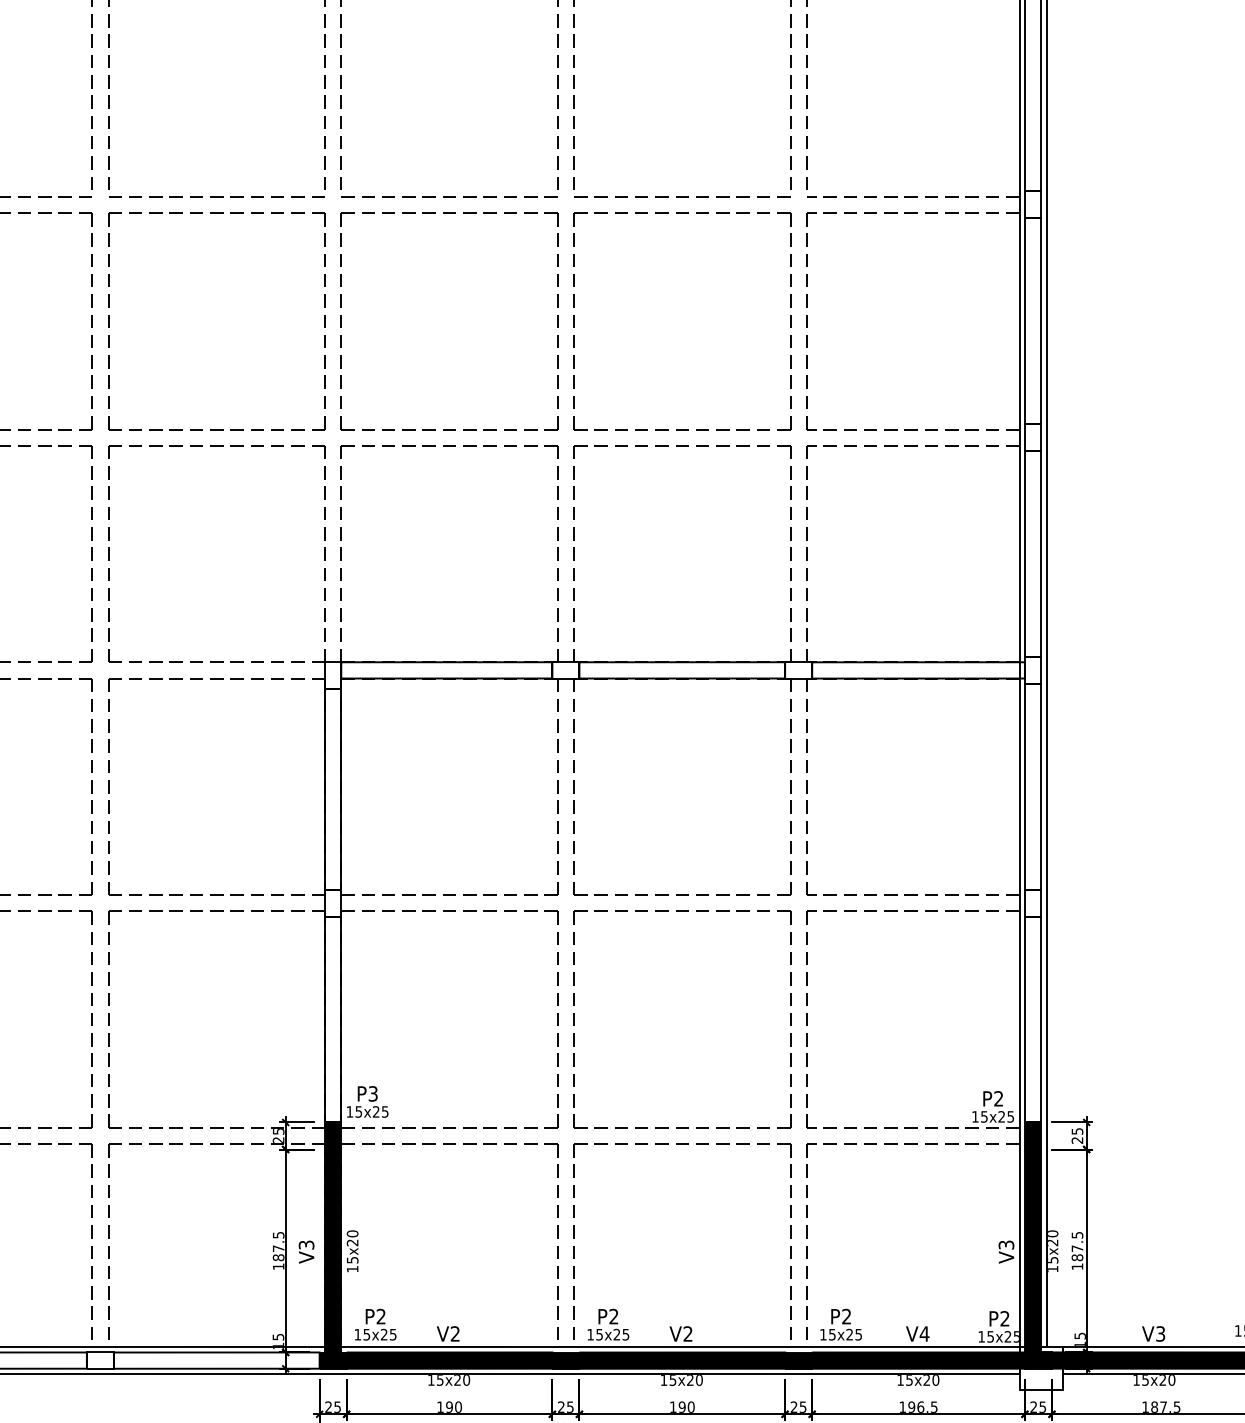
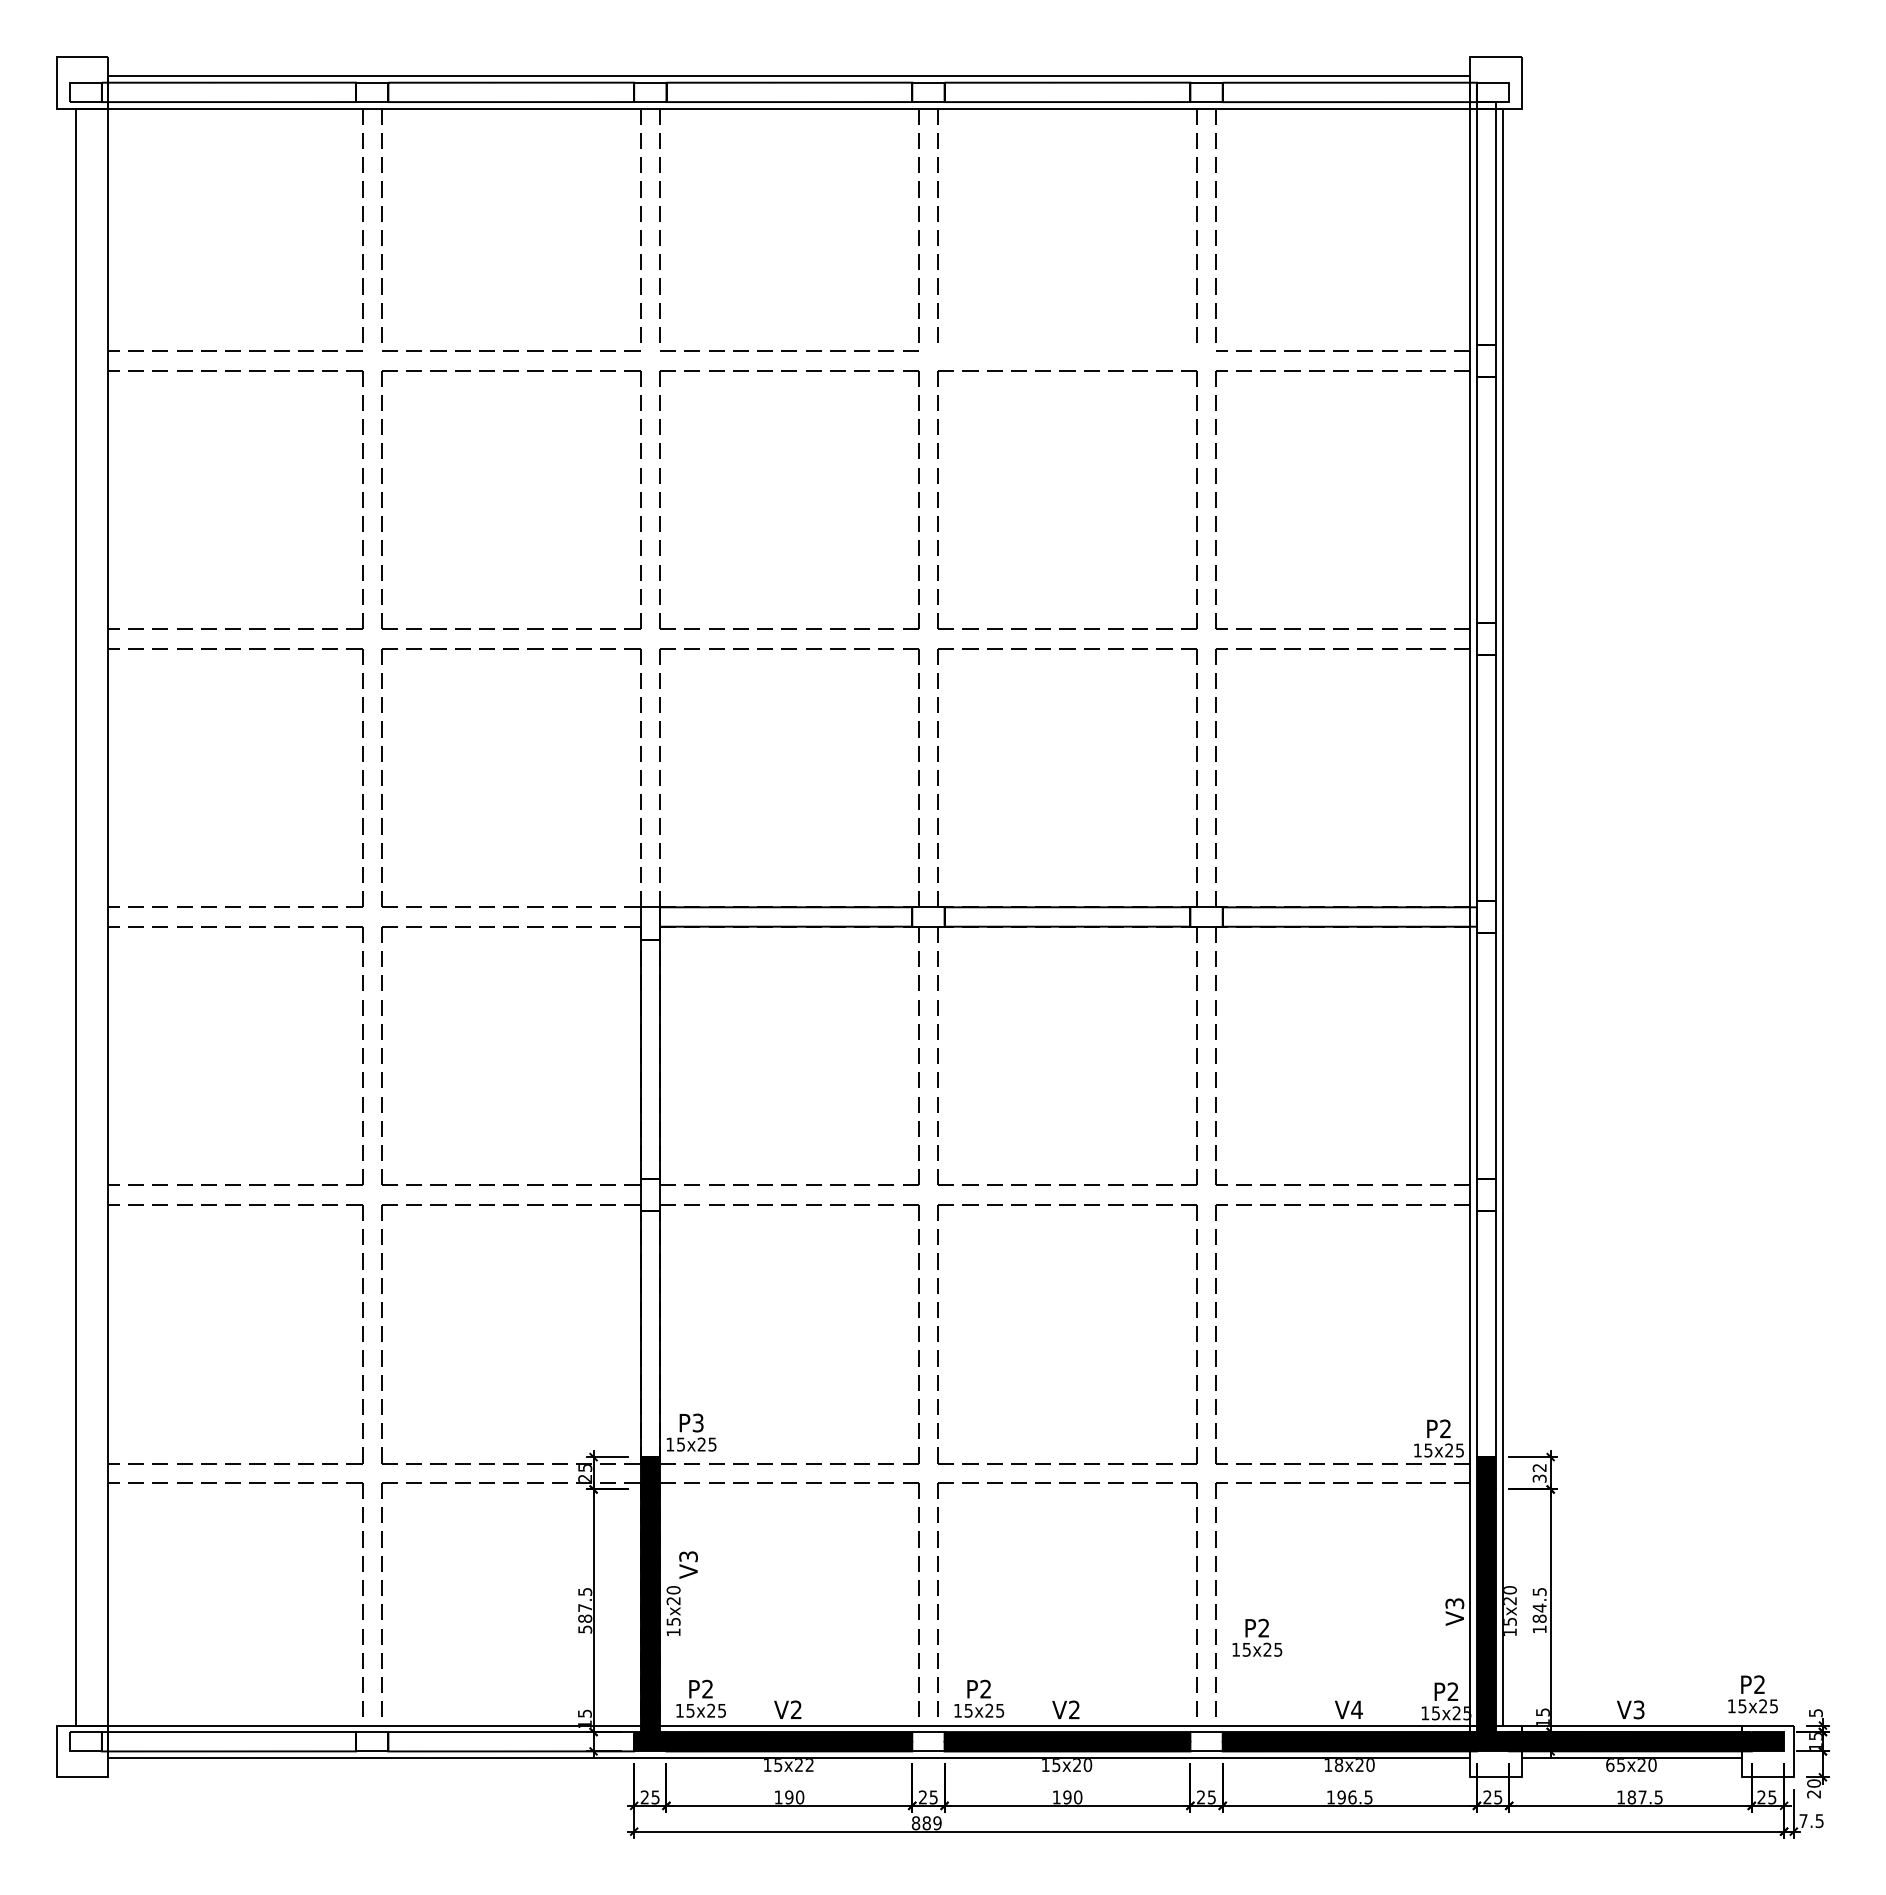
line: (682, 196) -> (1067, 350), removed
text: (1077, 1136) -> (1539, 1473), 25 -> 32
text: (1077, 1248) -> (1539, 1607), 187.5 -> 184.5
text: (306, 1251) -> (688, 1564), moved
text: (278, 1266) -> (585, 1629), 187.5 -> 587.5
text: (841, 1324) -> (1257, 1637), moved
fill: (565, 1360) -> (928, 1741), removed
fill: (798, 1360) -> (1206, 1741), removed
text: (466, 1380) -> (809, 1765), 15x20 -> 15x22
text: (909, 1380) -> (1338, 1765), 15x20 -> 18x20
text: (1136, 1380) -> (1610, 1765), 15x20 -> 65x20

